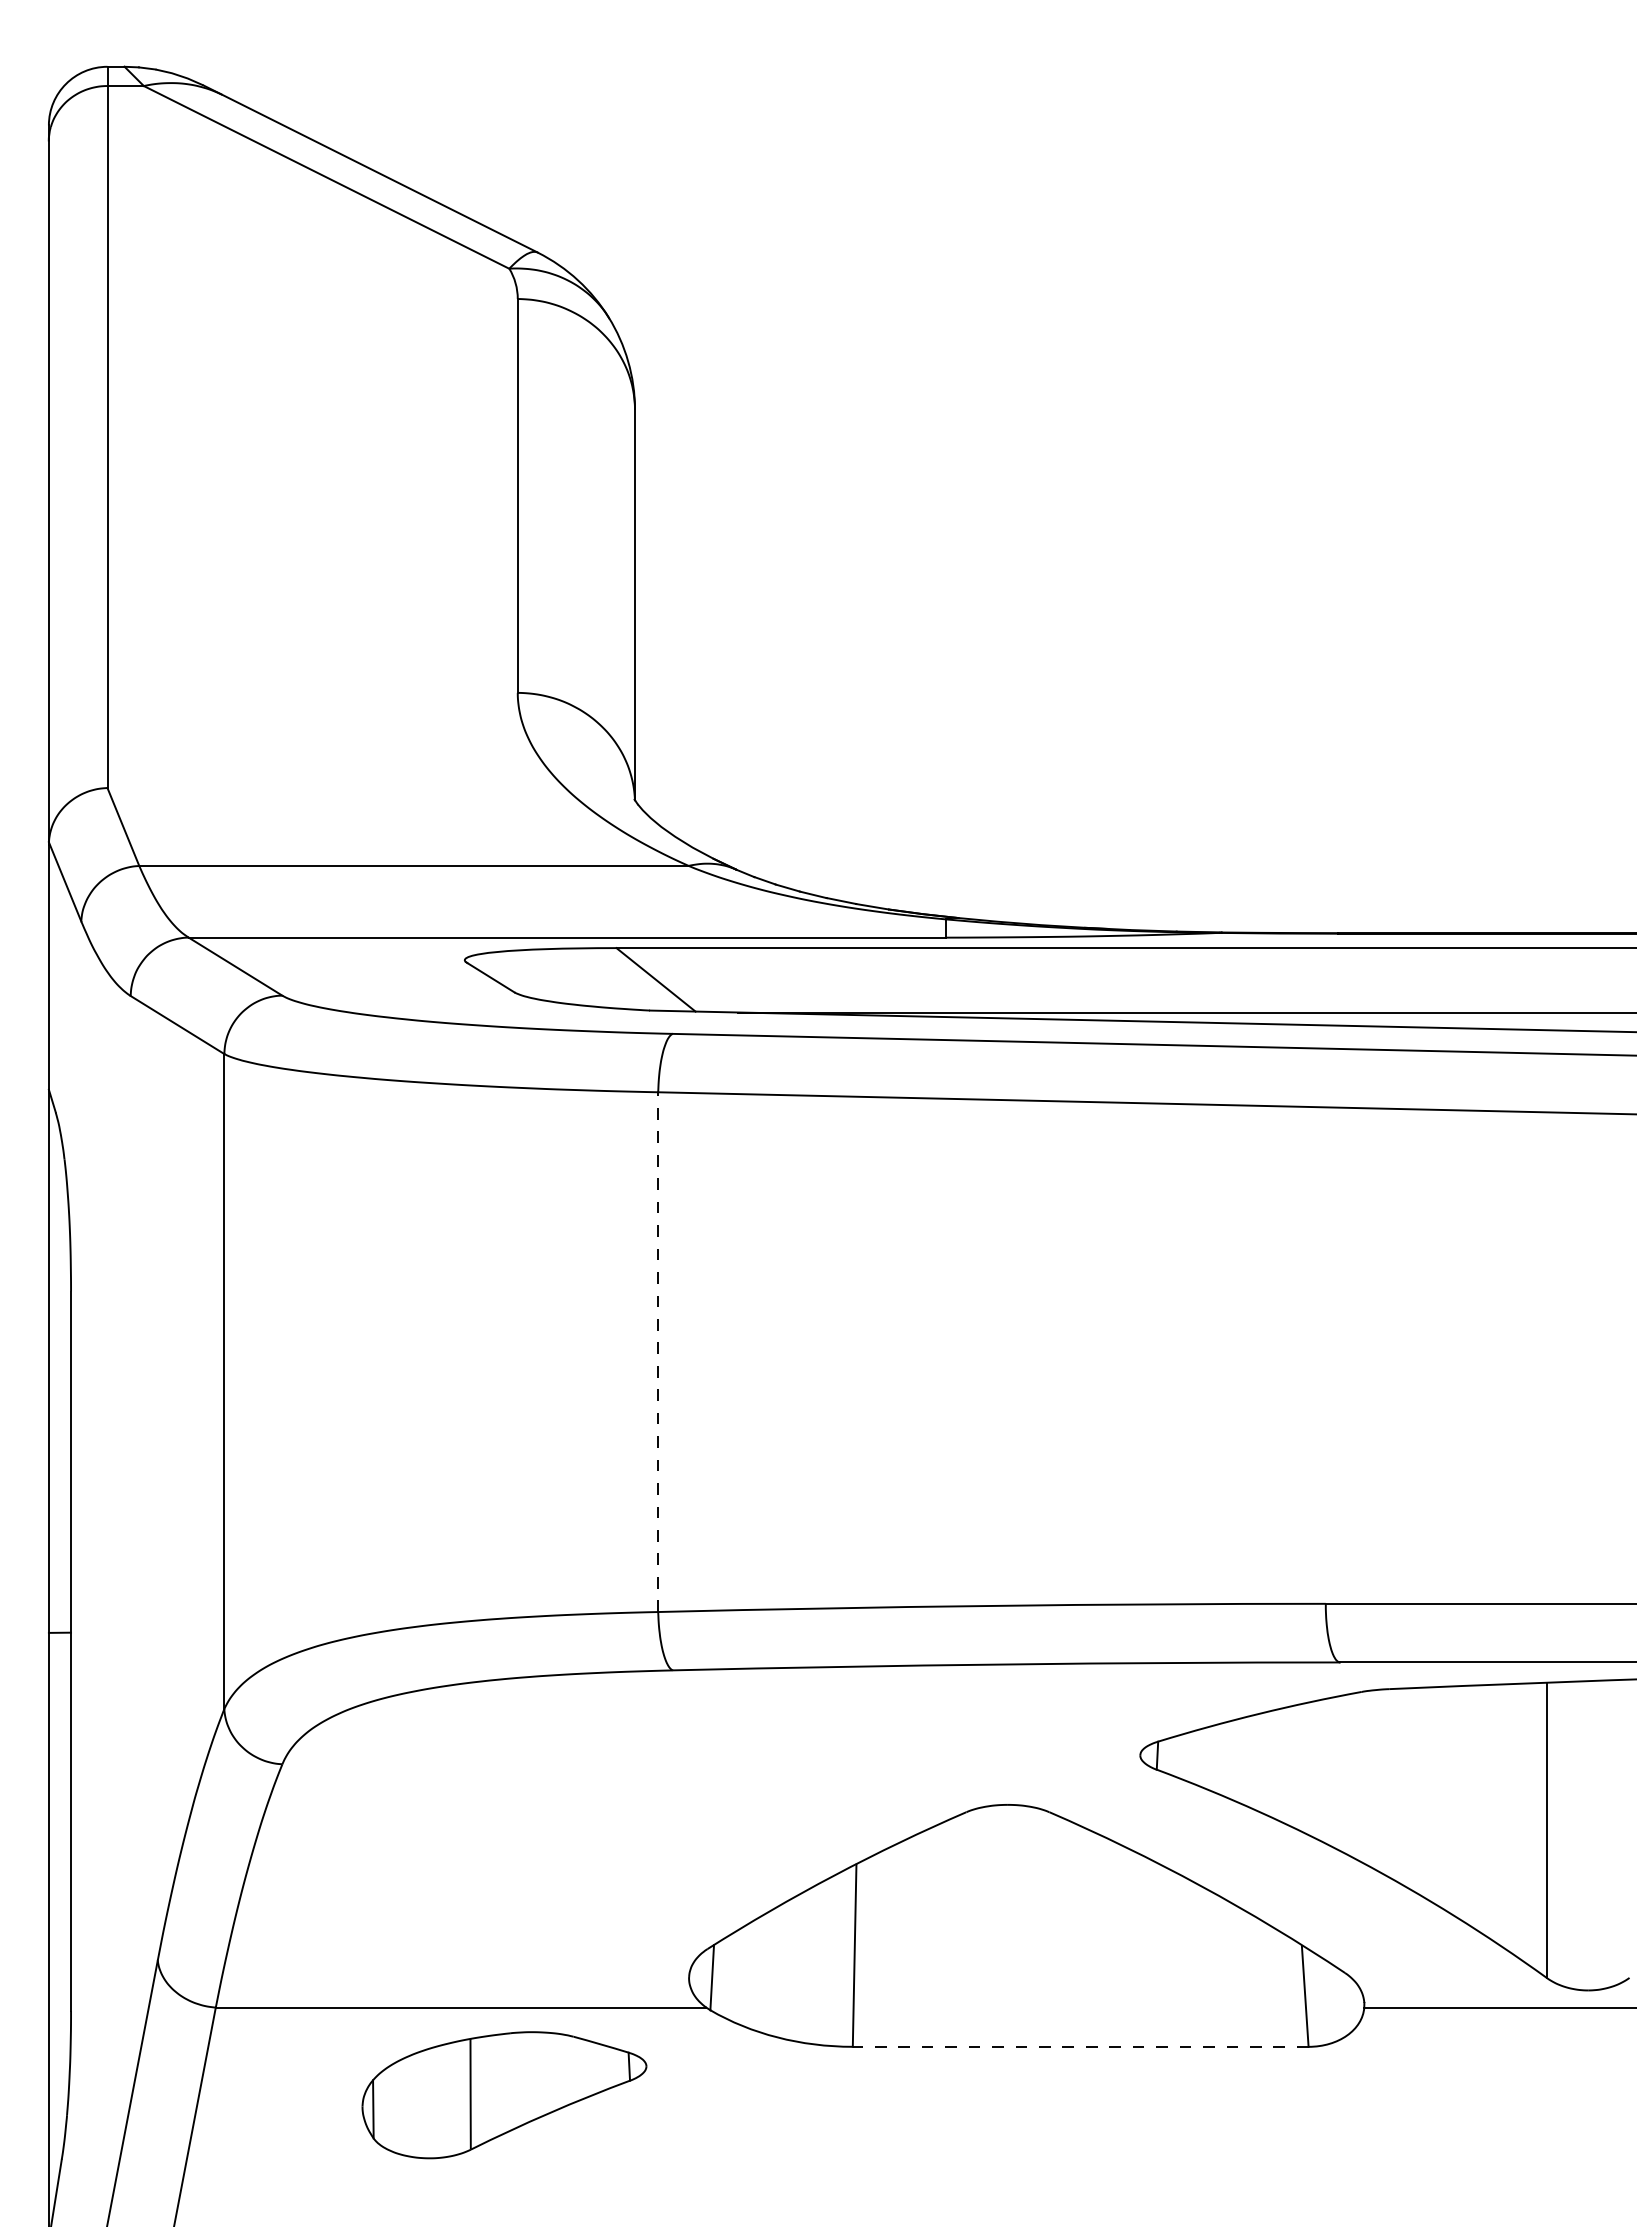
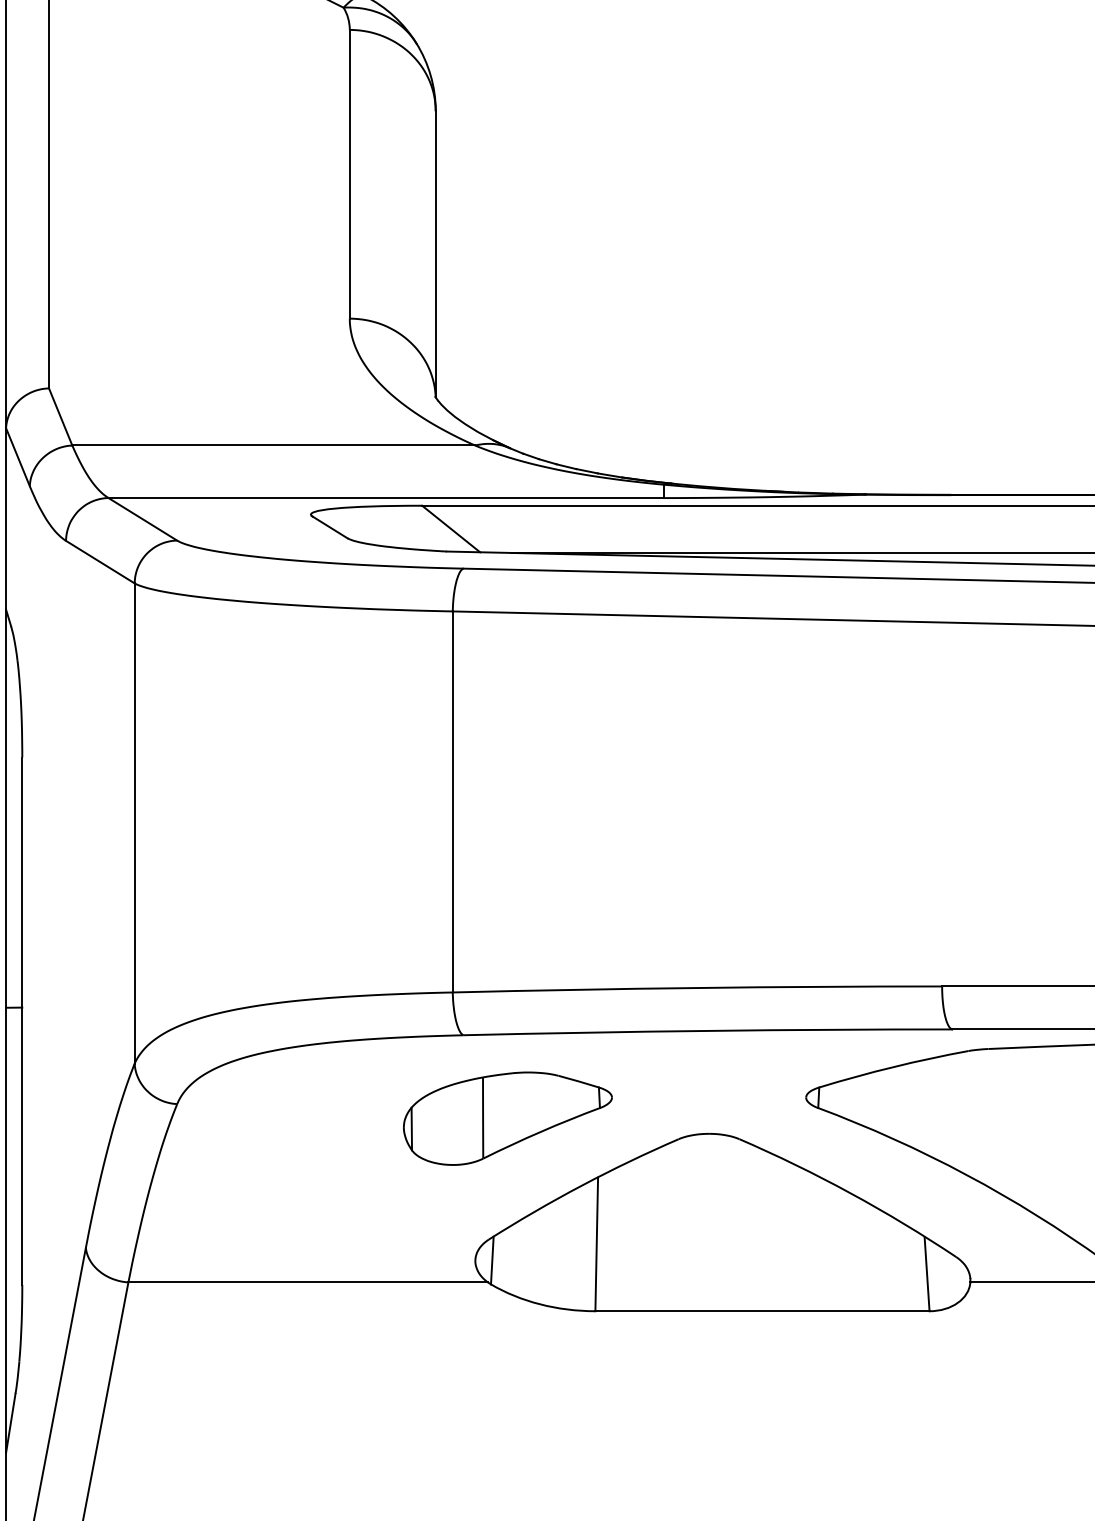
line: (658, 1352) -> (452, 802), dashed -> solid
line: (1080, 2046) -> (762, 1310), dashed -> solid
part: (504, 2095) -> (507, 1118), moved

